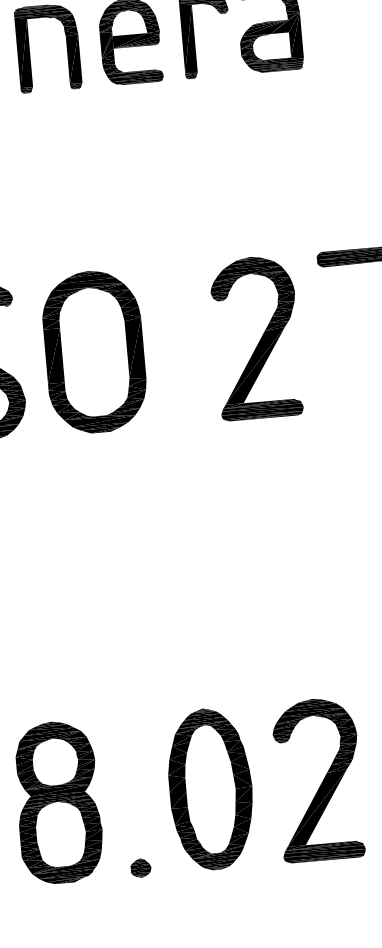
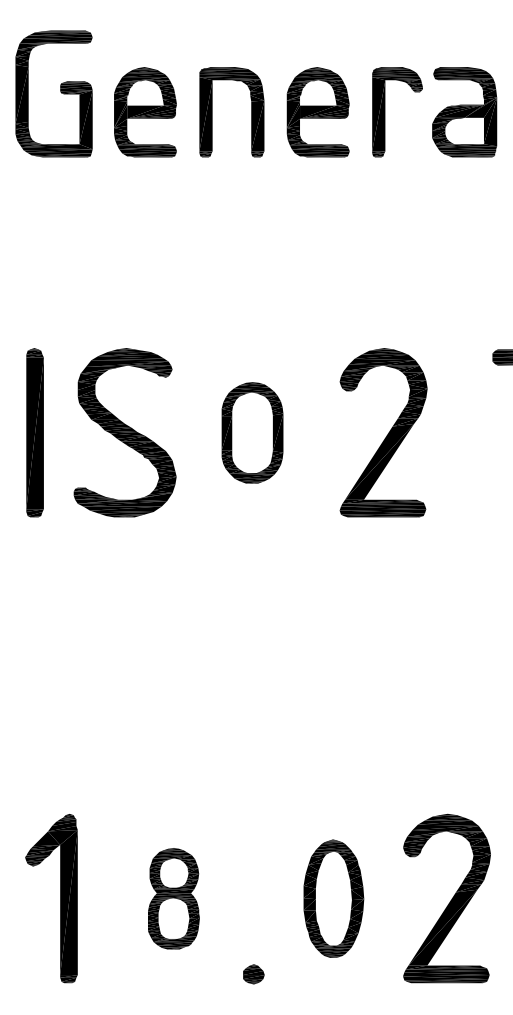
part: (256, 337) -> (383, 432), moved
part: (94, 351) -> (252, 432), size x0.6
part: (210, 789) -> (333, 898), size x0.7
part: (58, 802) -> (173, 898), size x0.6

